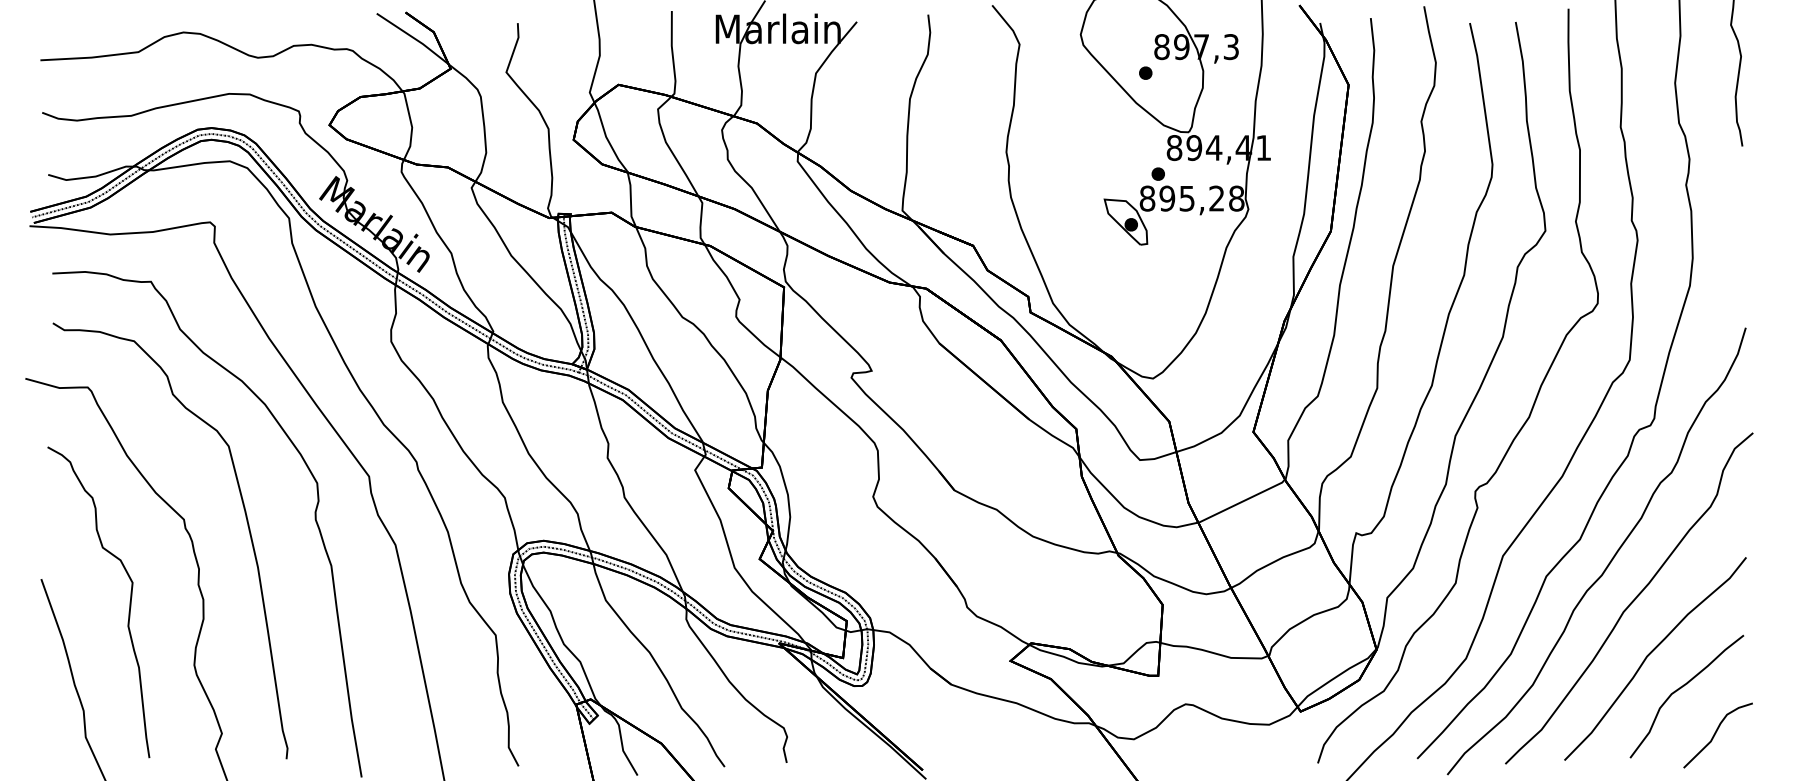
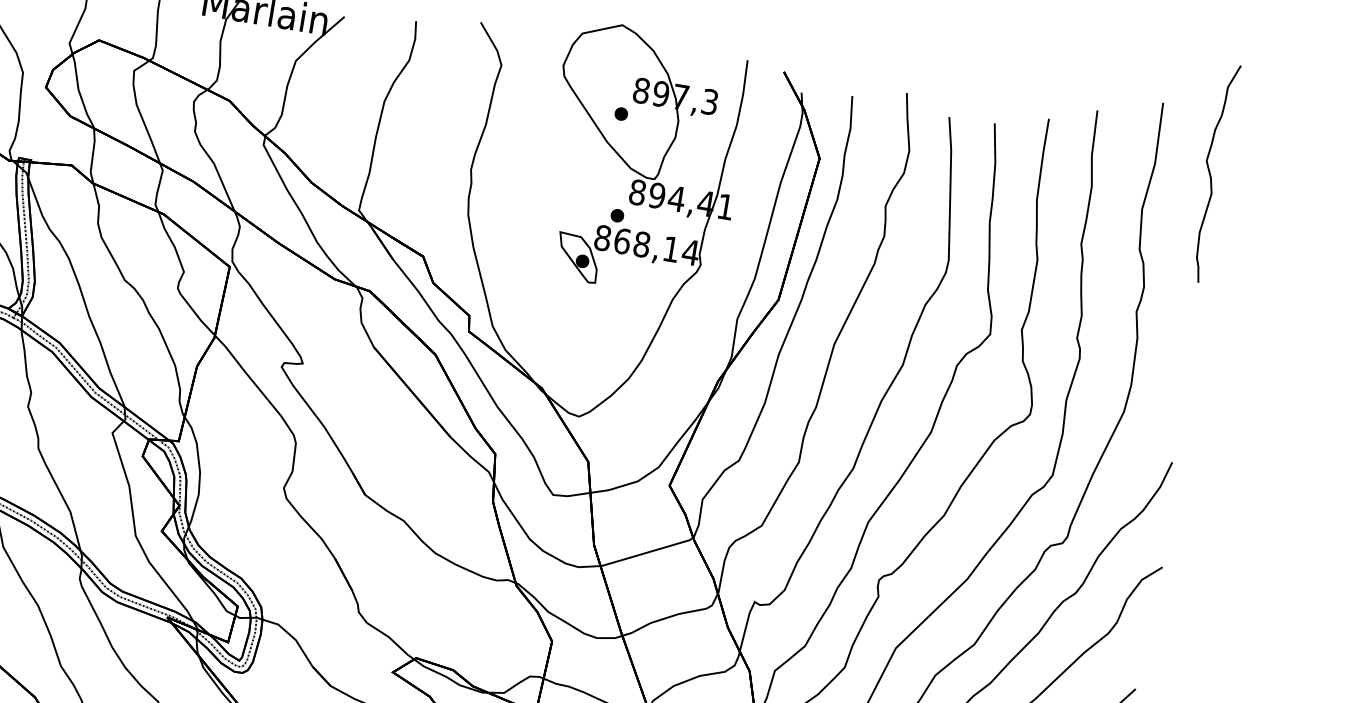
text: (1201, 198) -> (656, 246), 895,28 -> 868,14

